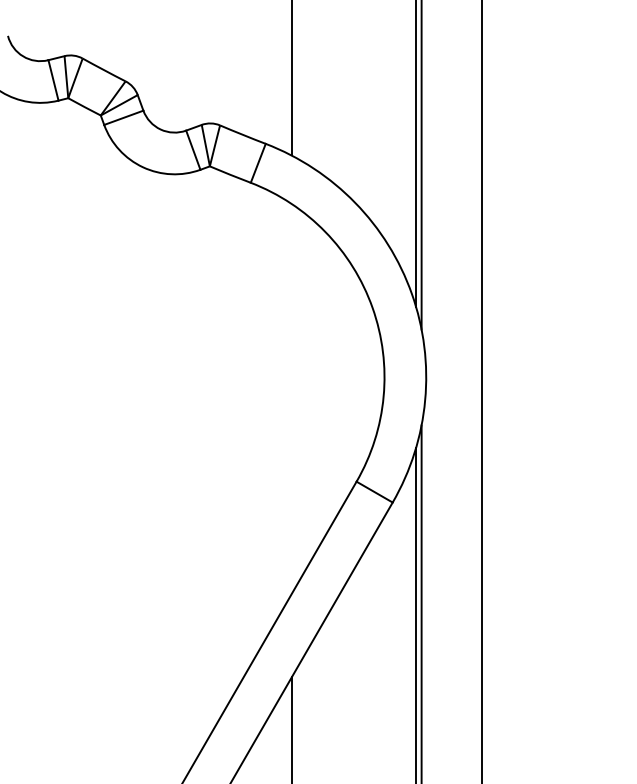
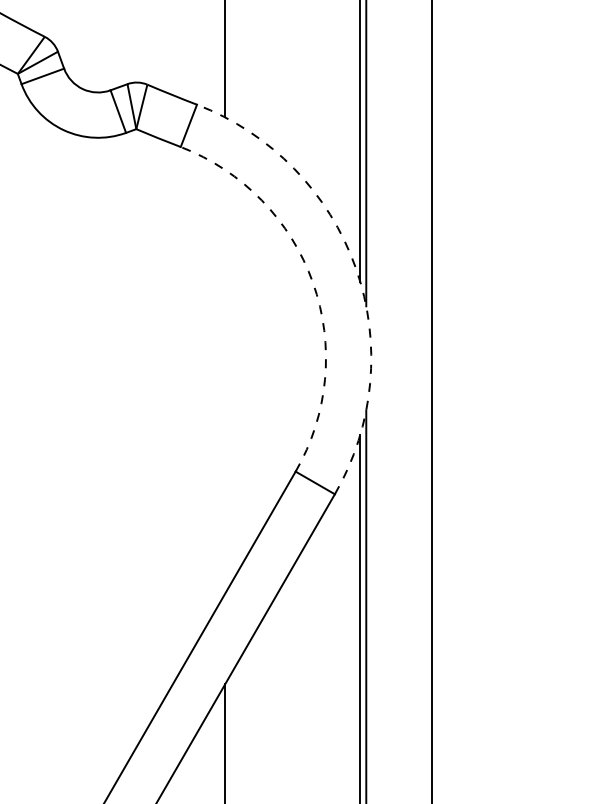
arc: (411, 293) -> (355, 267), solid -> dashed
arc: (372, 307) -> (312, 282), solid -> dashed

